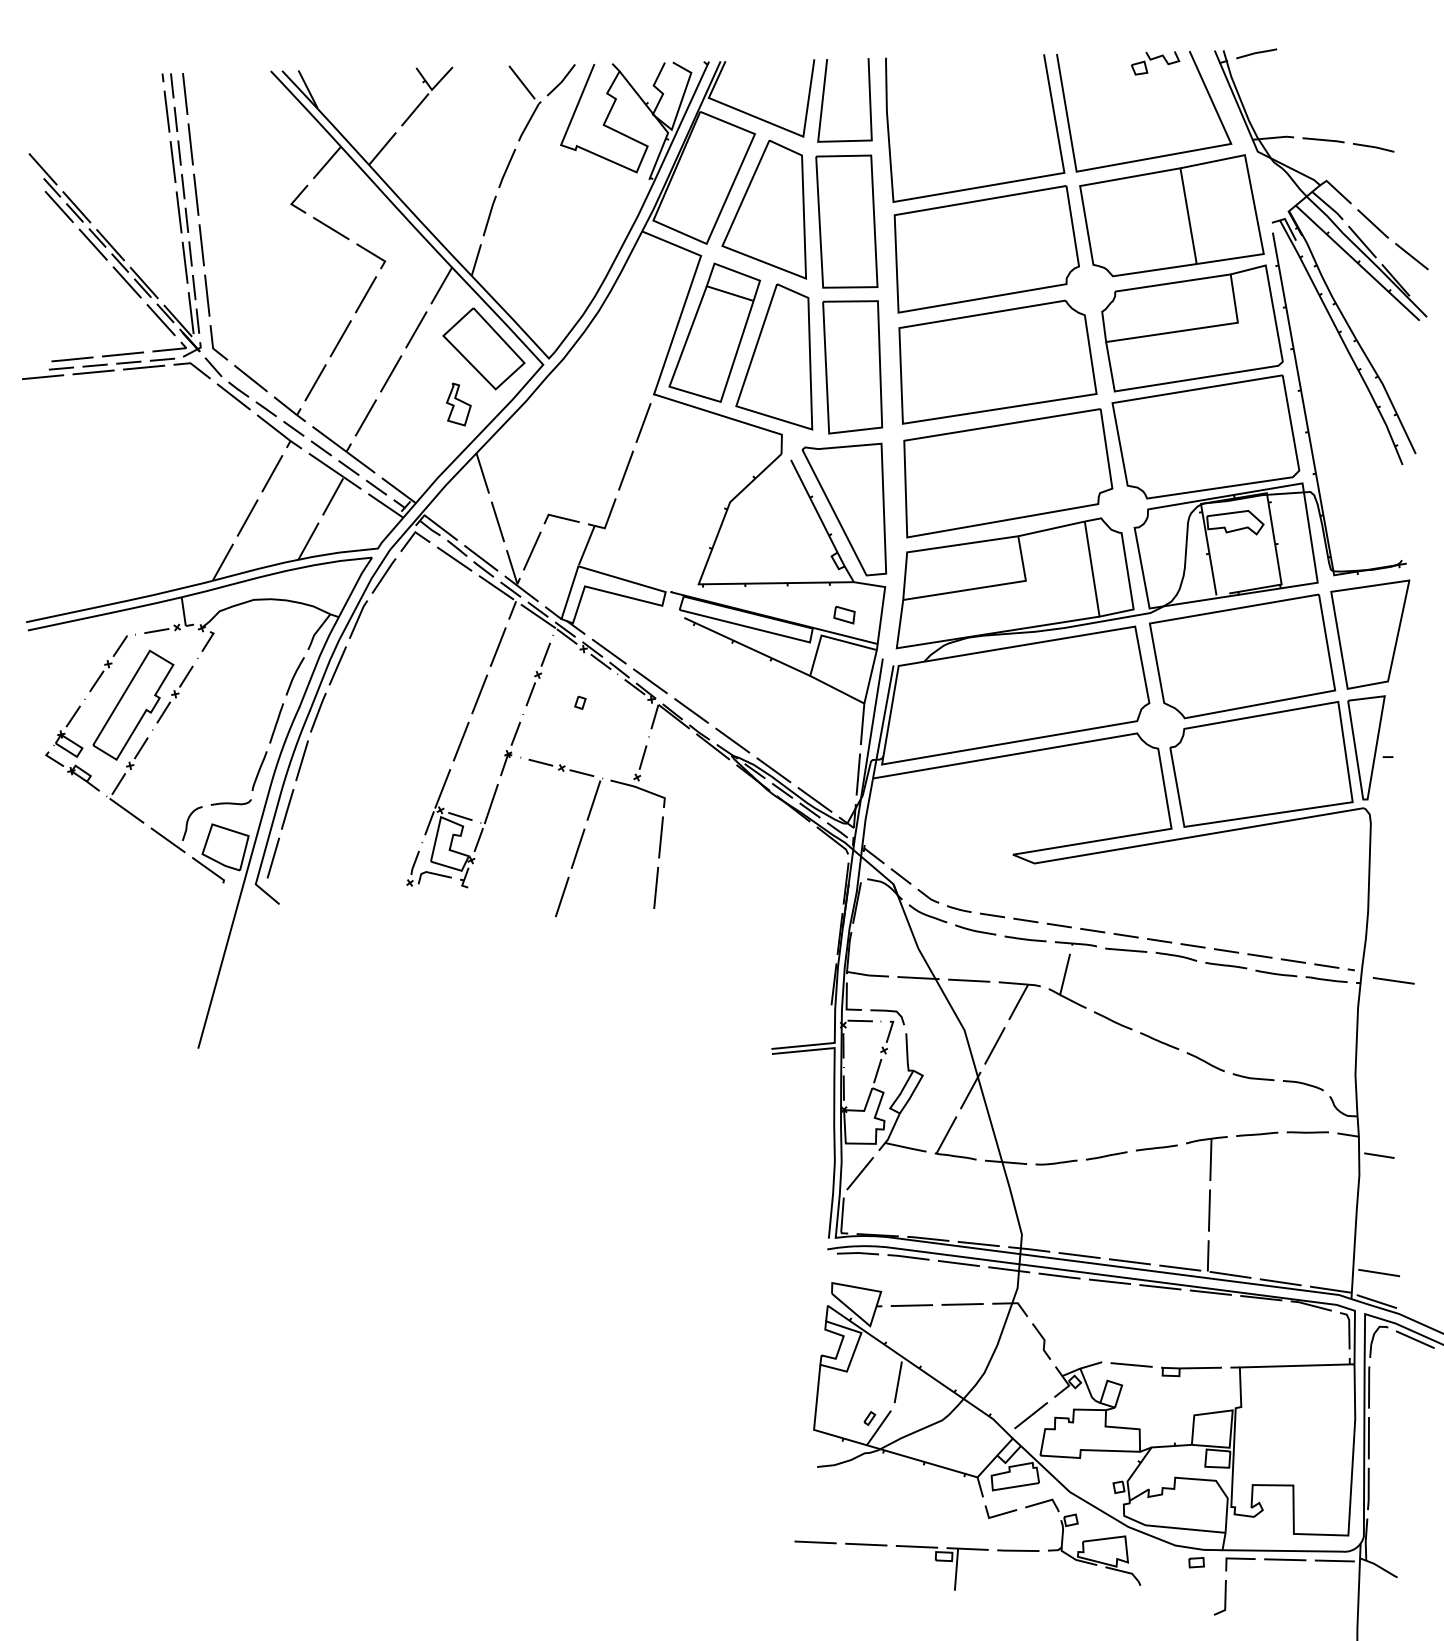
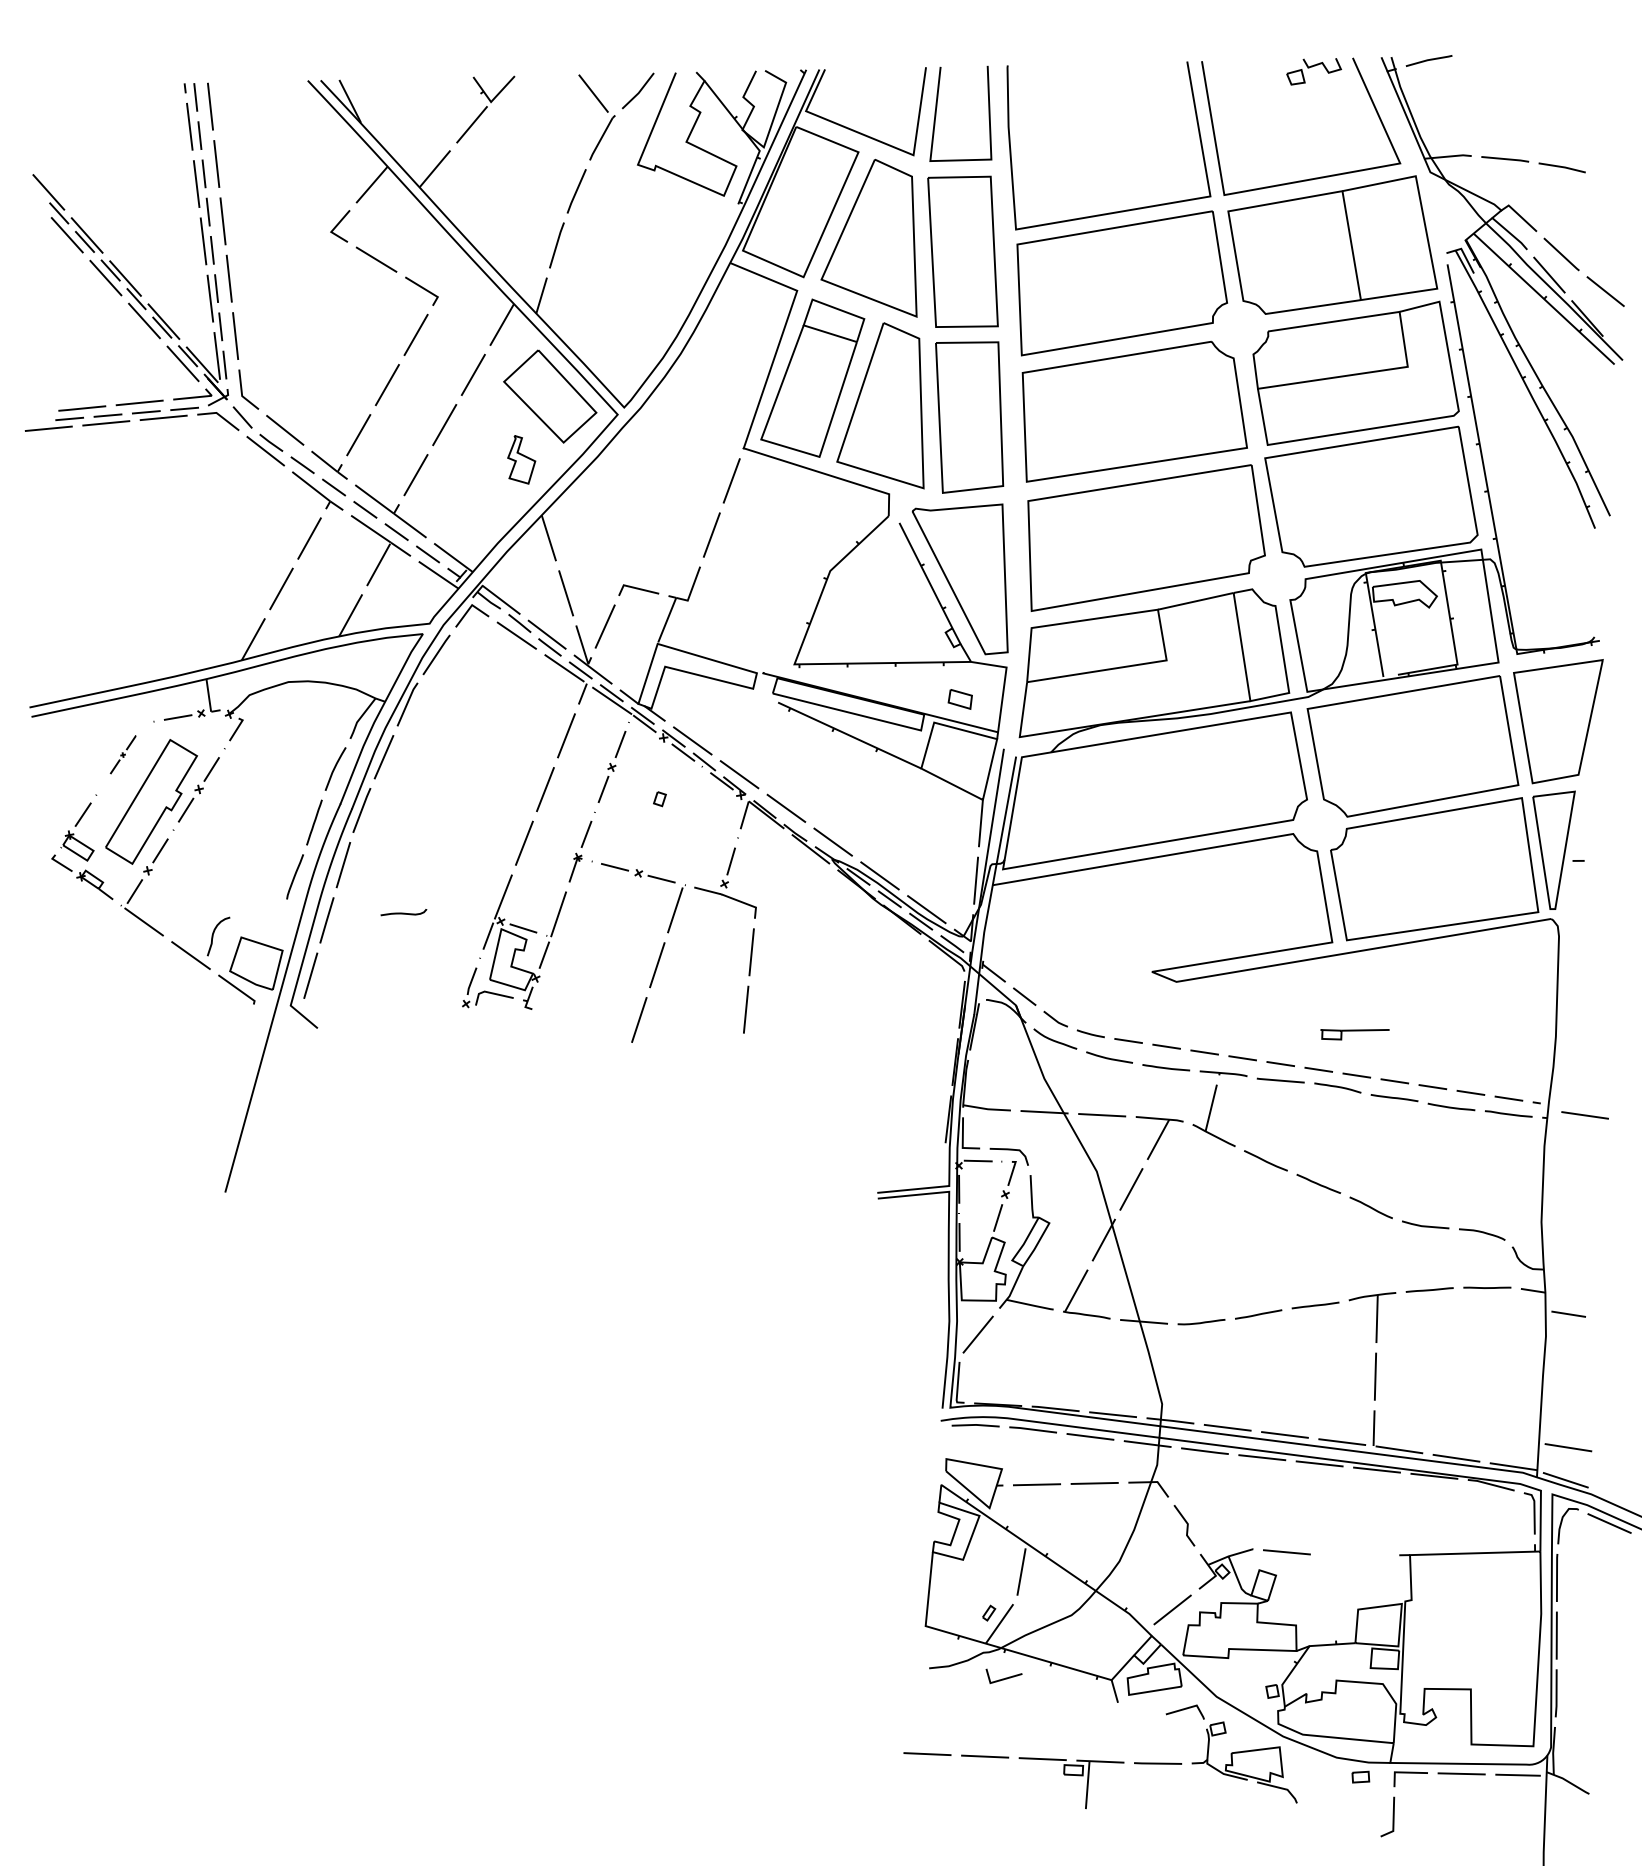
part: (108, 663) -> (123, 754), size x0.6
curve: (230, 802) -> (403, 912), moved
part: (1191, 1371) -> (1355, 1034), moved
line: (1000, 1513) -> (1003, 1677), moved

